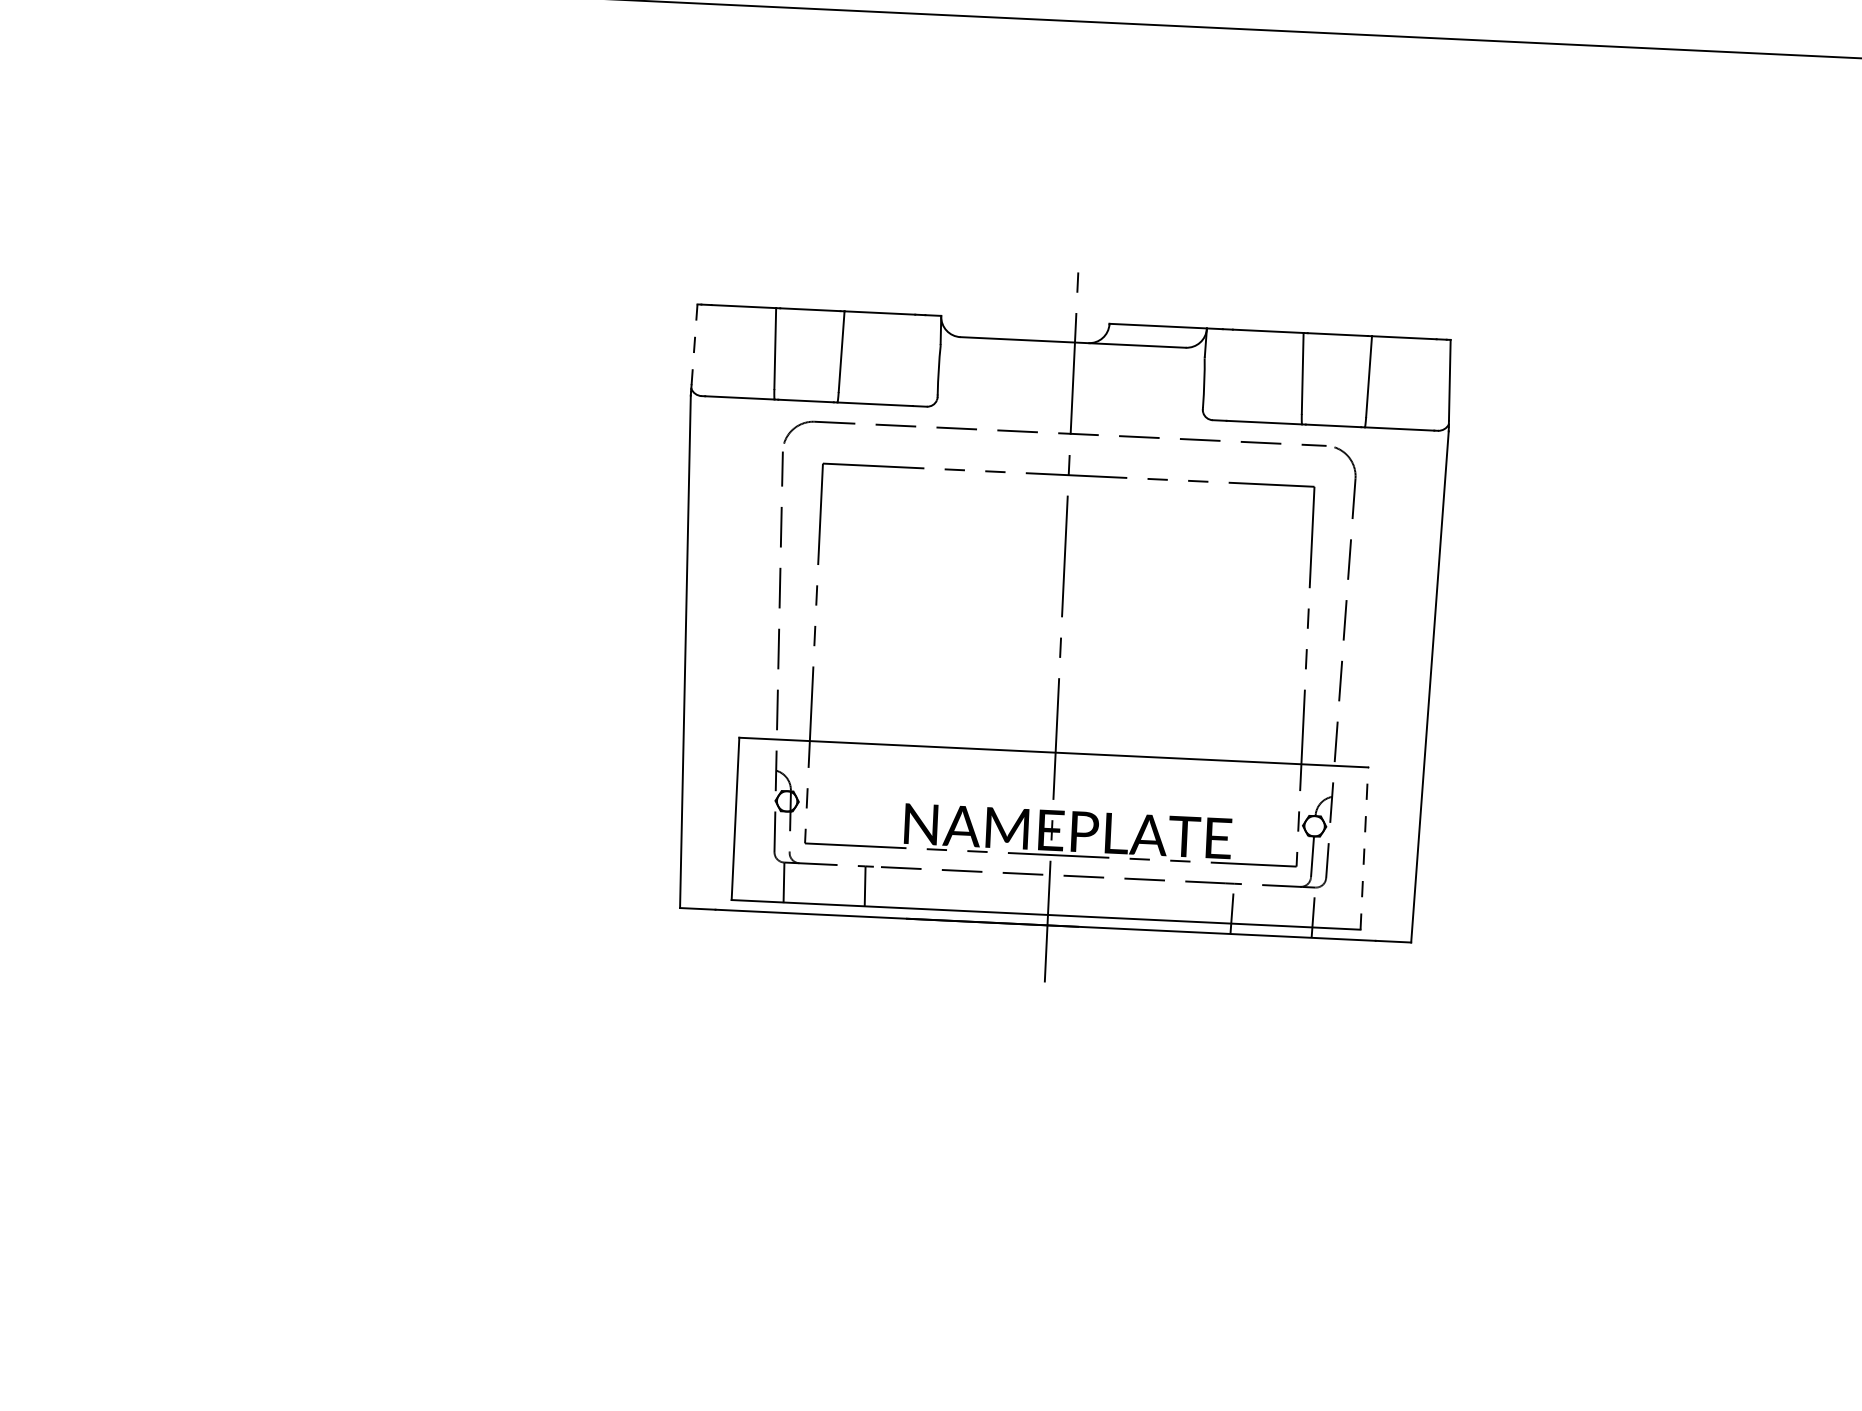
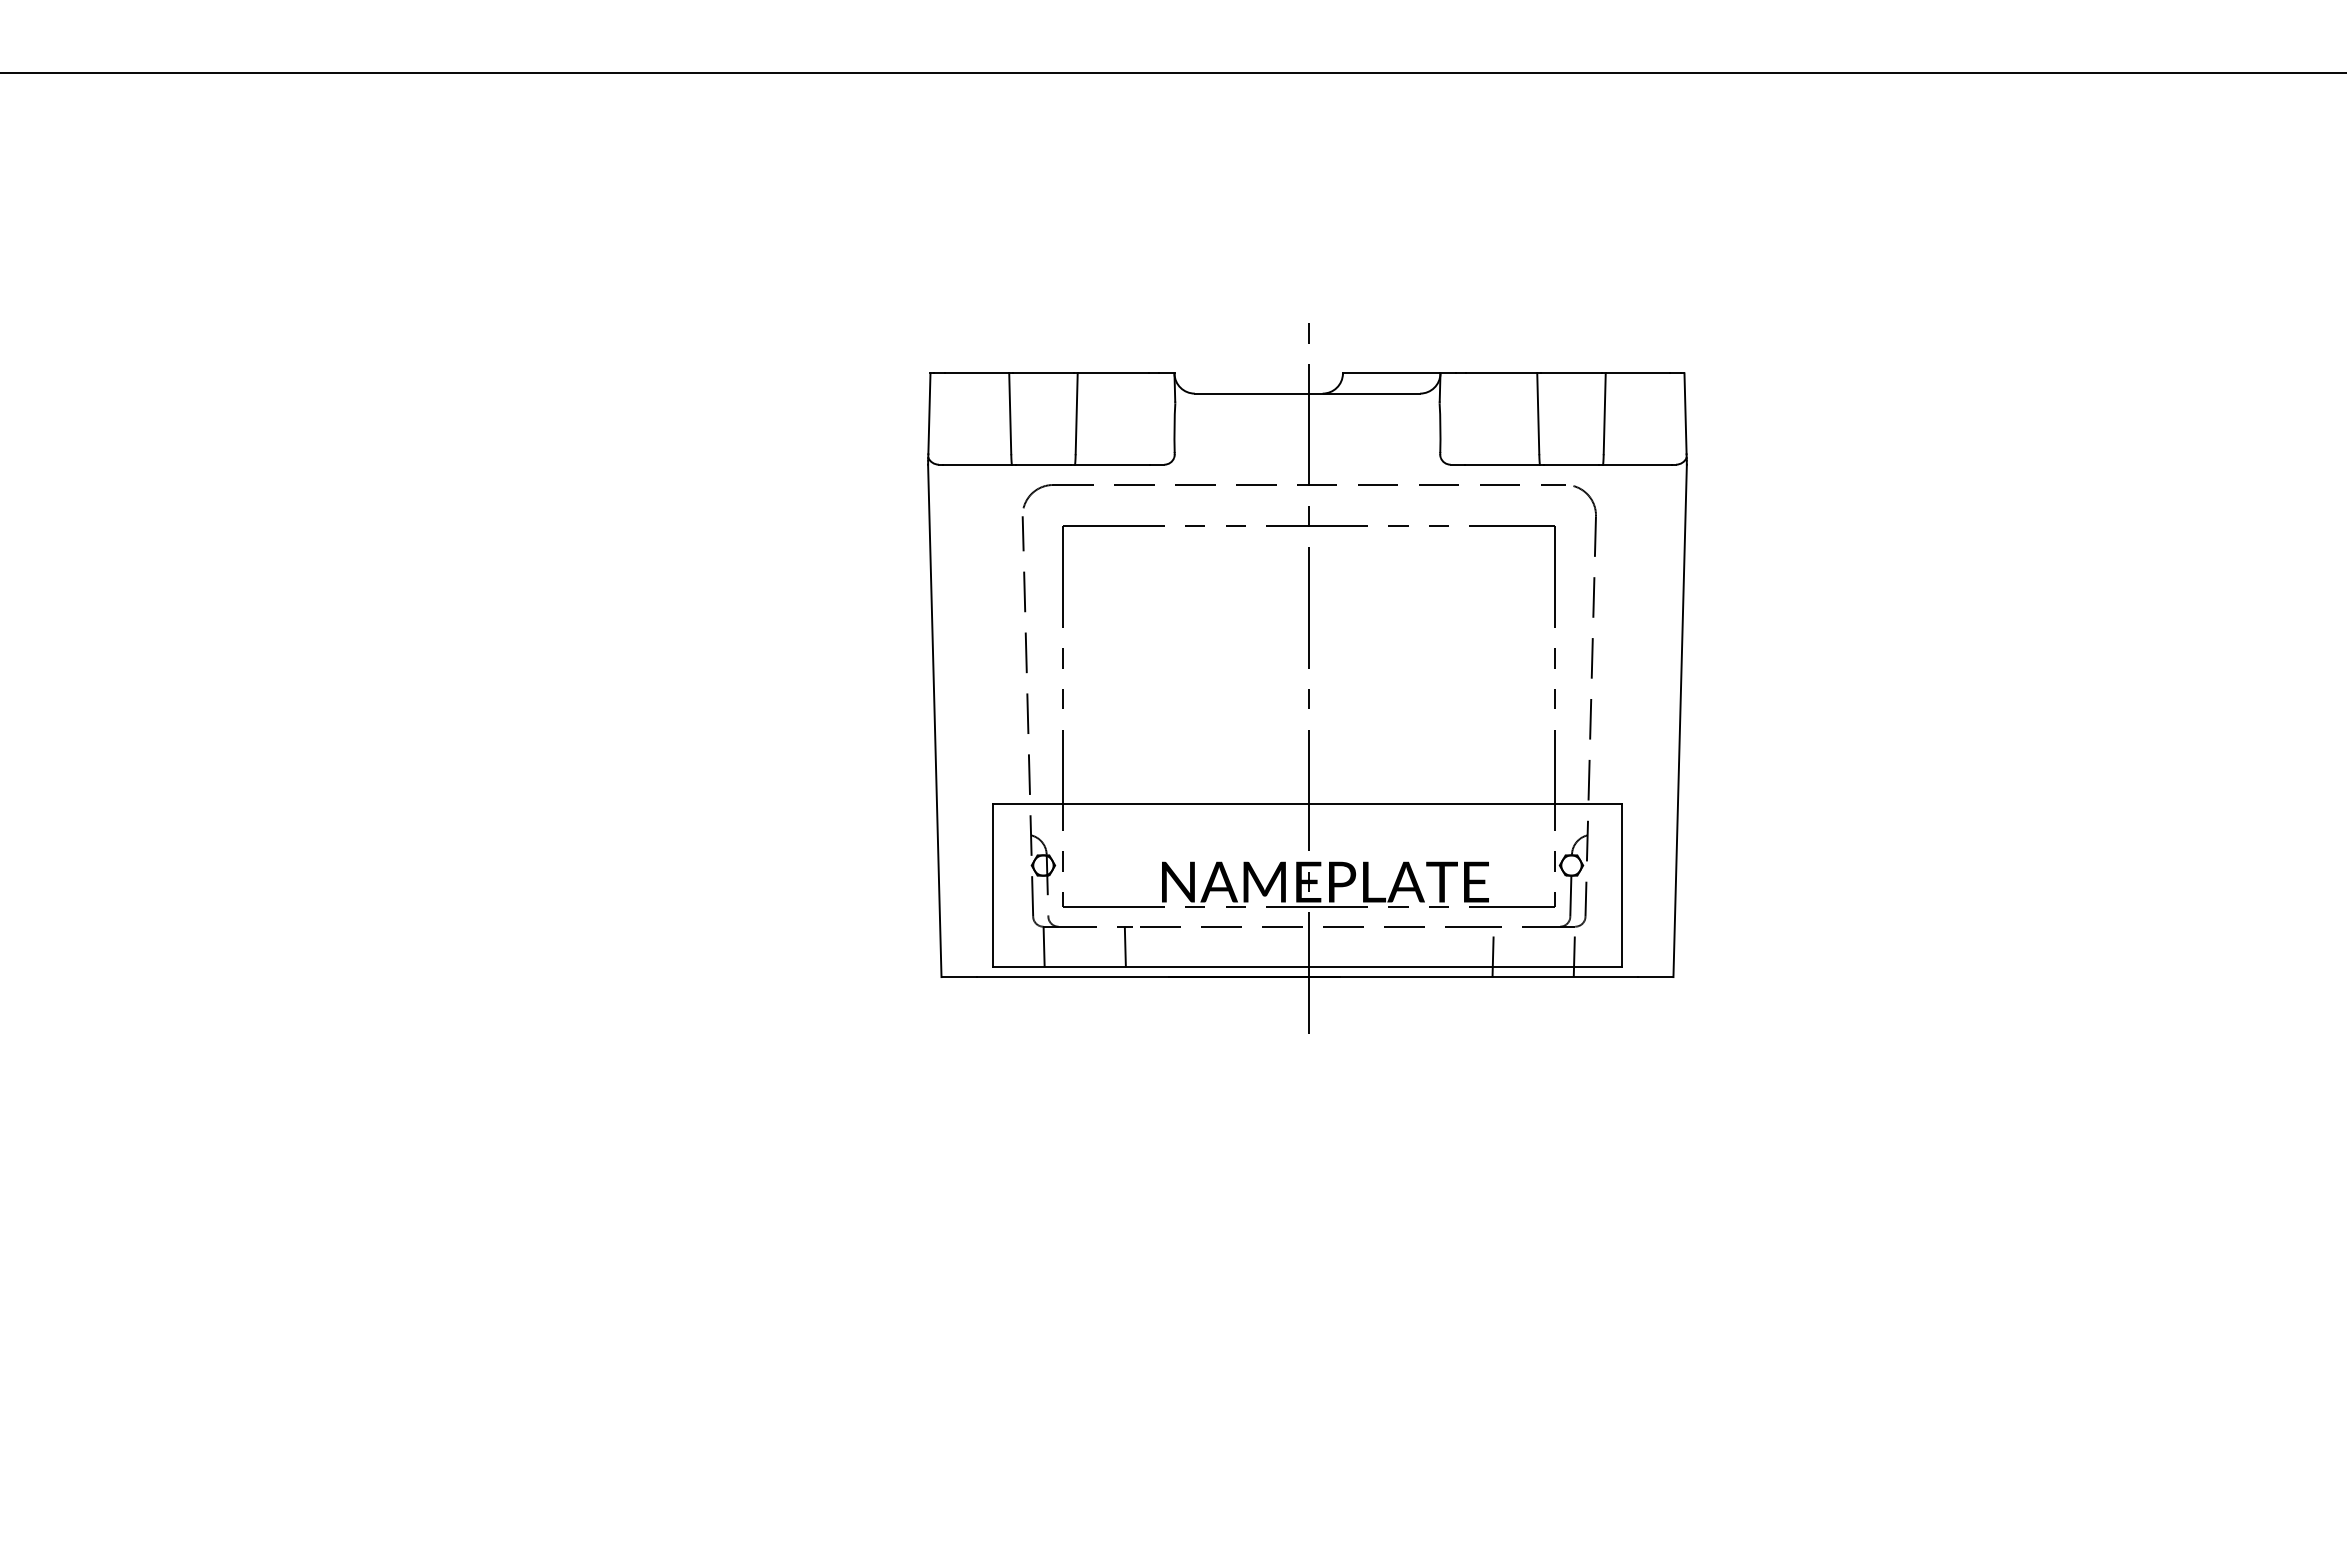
line: (694, 345) -> (929, 414), dashed -> solid
line: (1364, 847) -> (1622, 884), dashed -> solid

